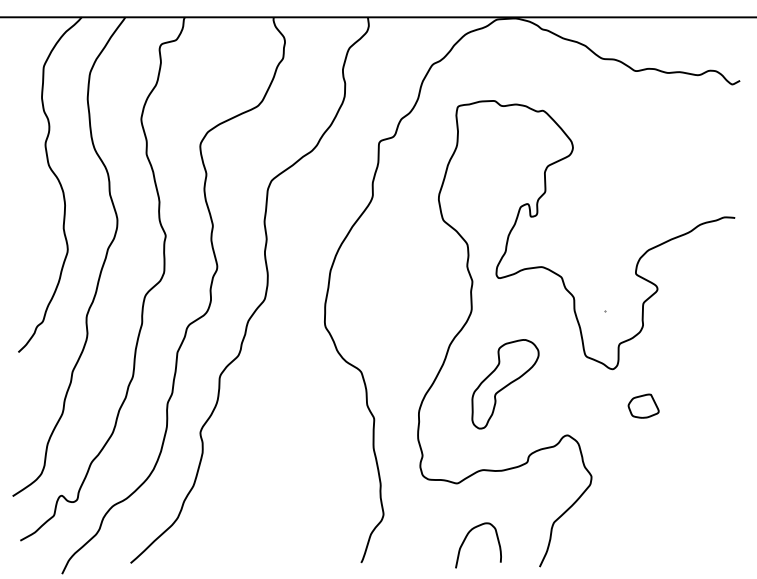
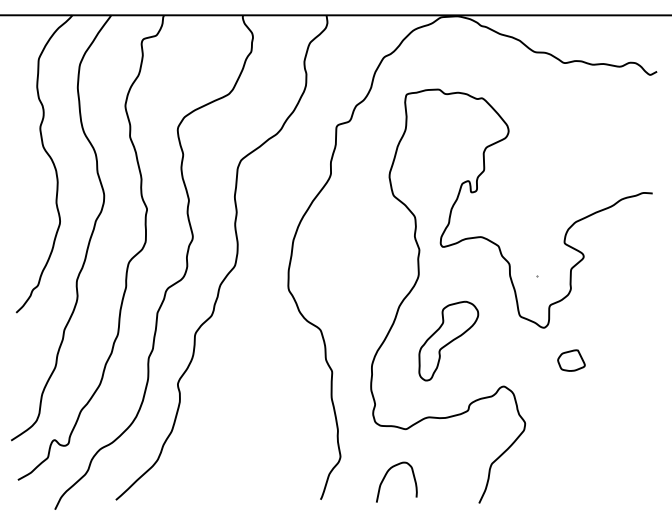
curve: (466, 537) -> (386, 475), moved

